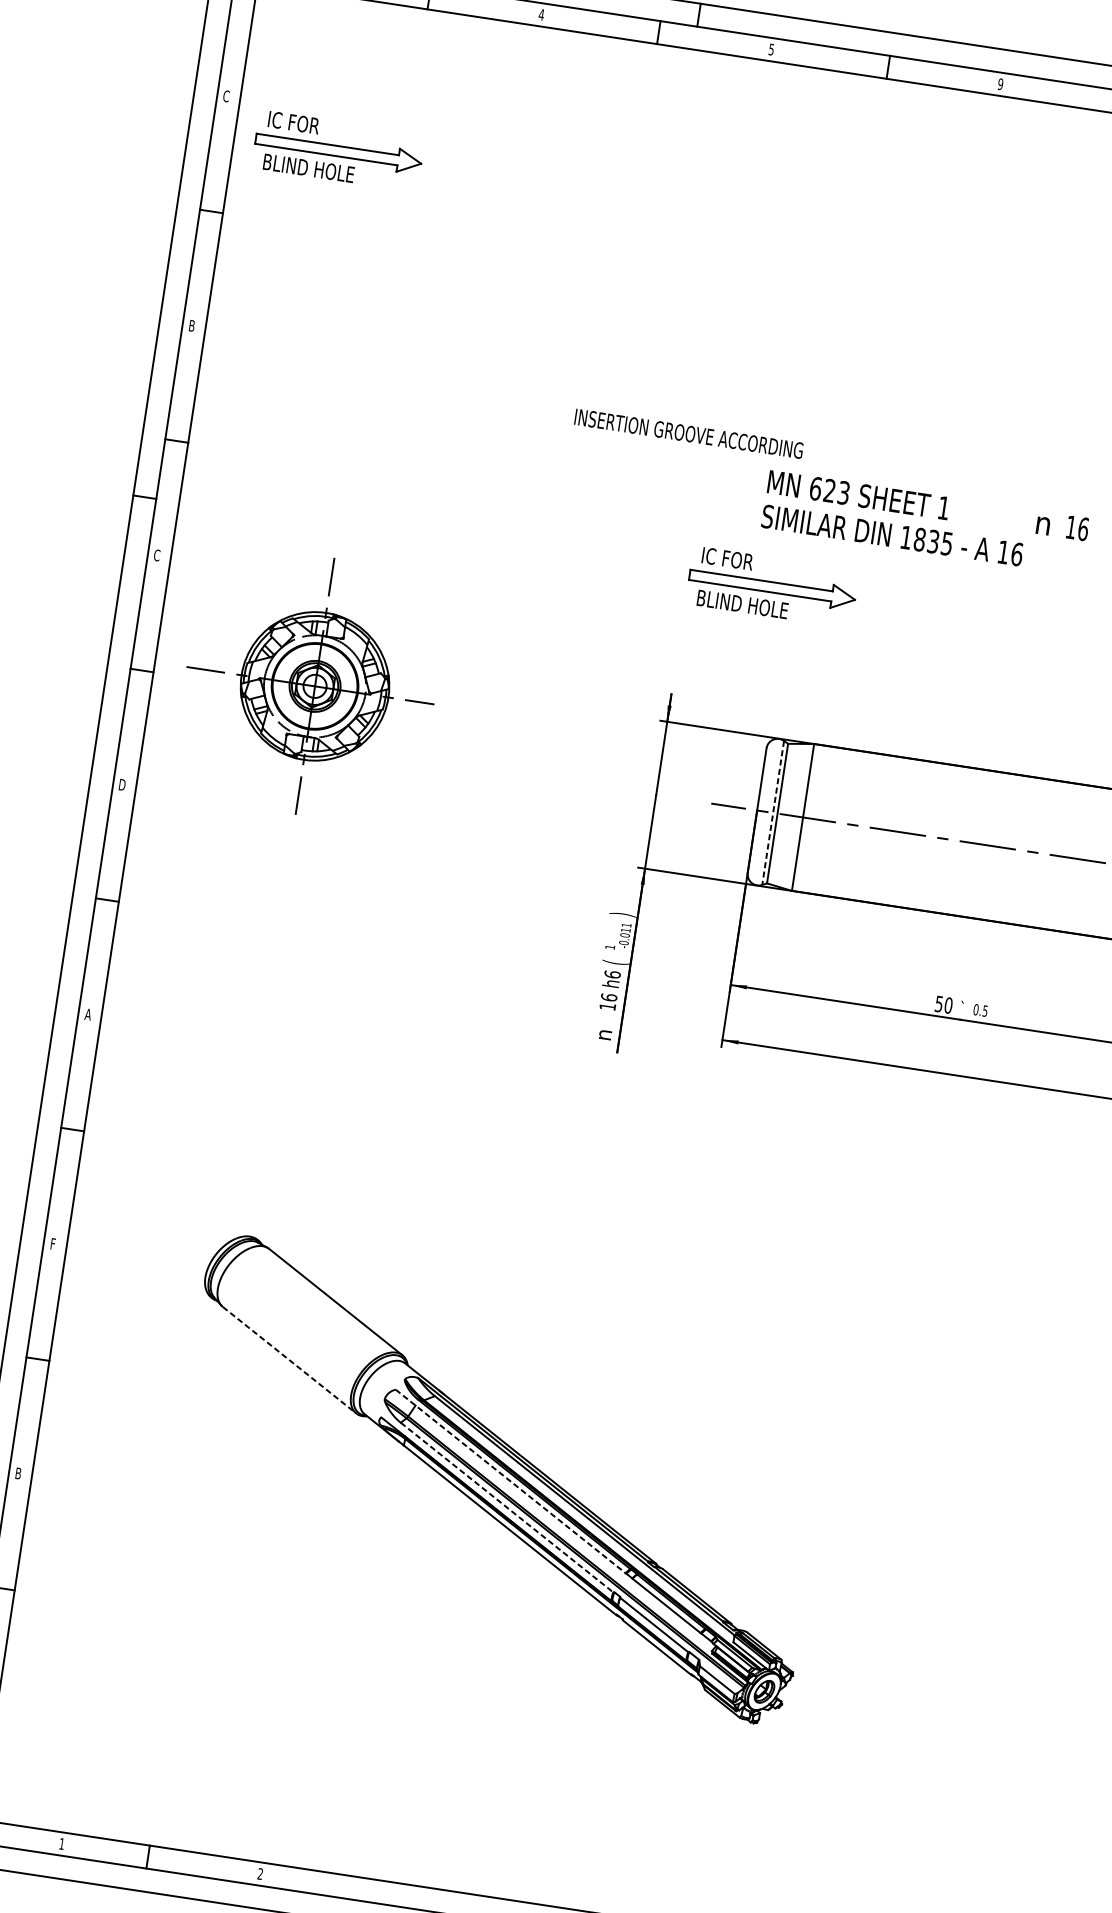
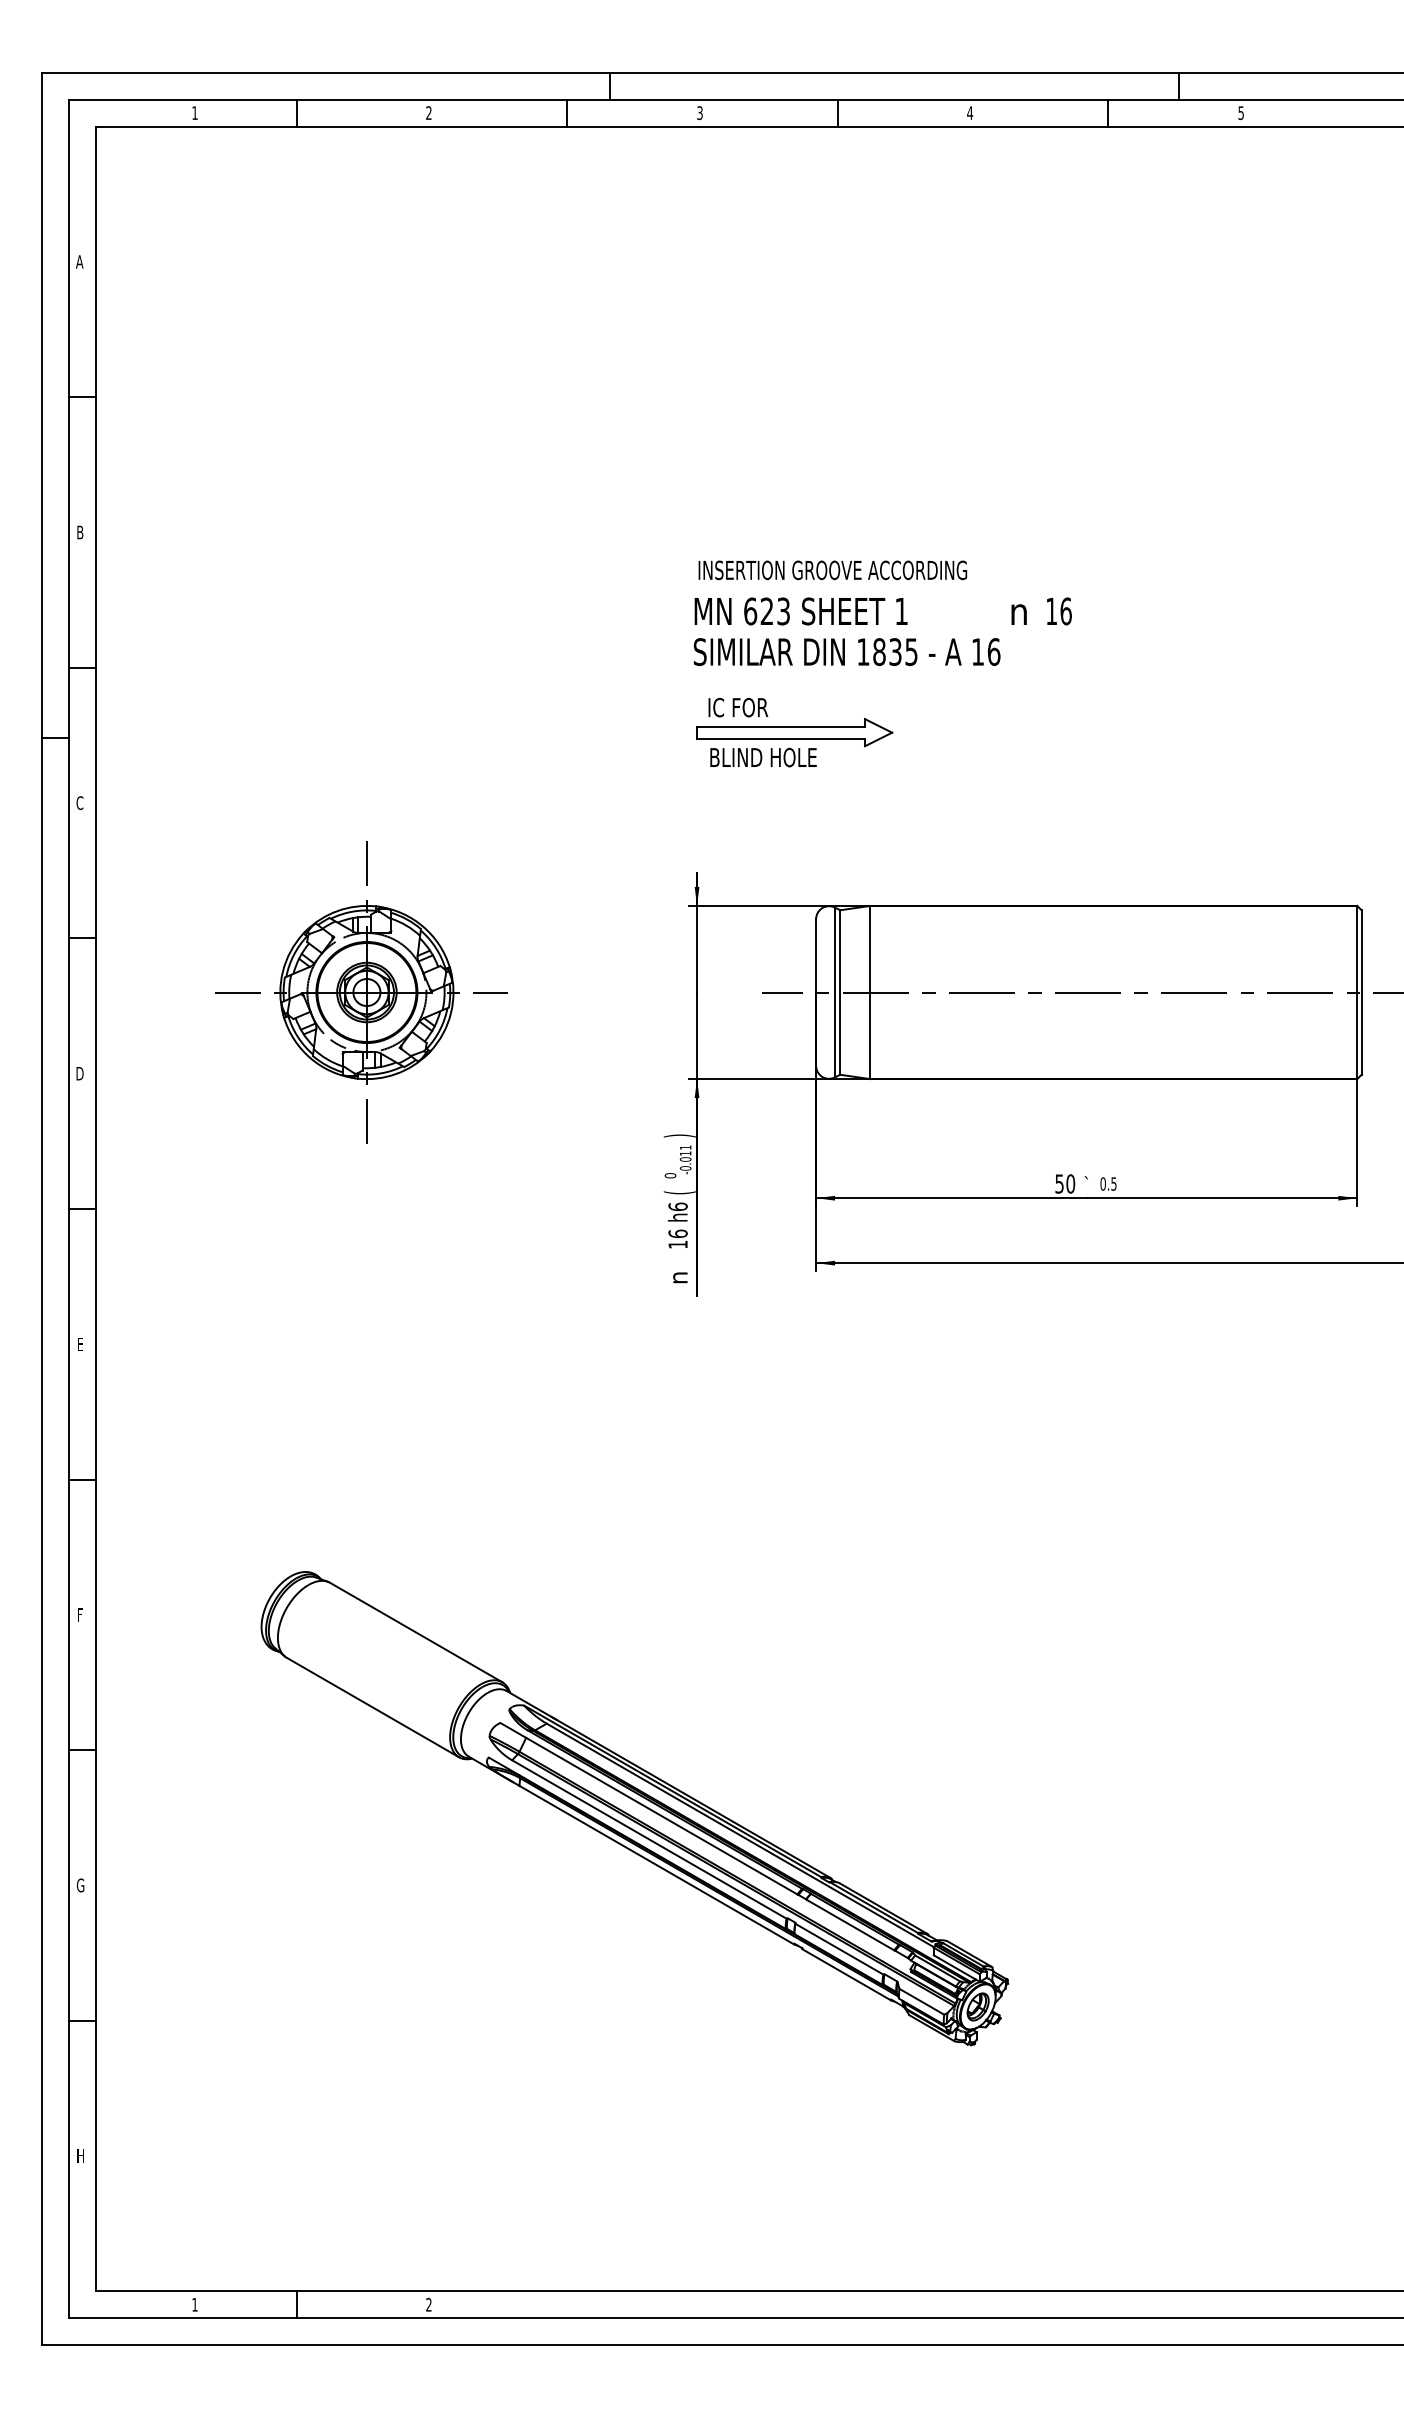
text: (541, 14) -> (428, 112), 4 -> 2
text: (771, 49) -> (699, 112), 5 -> 3
text: (1000, 84) -> (970, 113), 9 -> 4
text: (226, 95) -> (79, 261), C -> A
part: (338, 151) -> (218, 305), removed
text: (688, 433) -> (832, 570), moved
text: (925, 522) -> (882, 631), moved
part: (310, 685) -> (361, 992), moved
line: (772, 812) -> (834, 992), dashed -> solid
text: (610, 947) -> (670, 1175), 1 -> 0
text: (88, 1013) -> (80, 1343), A -> E
line: (290, 1360) -> (373, 1707), dashed -> solid
text: (18, 1473) -> (80, 1885), B -> G
line: (511, 1482) -> (649, 1809), dashed -> solid
line: (507, 1507) -> (649, 1839), dashed -> solid

